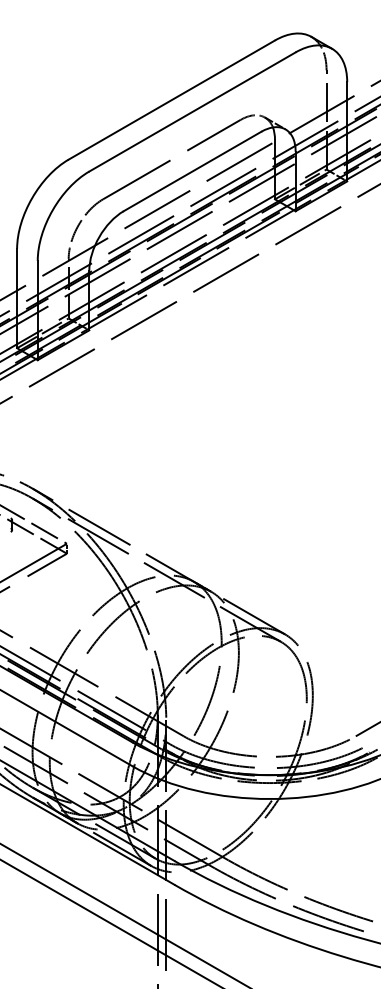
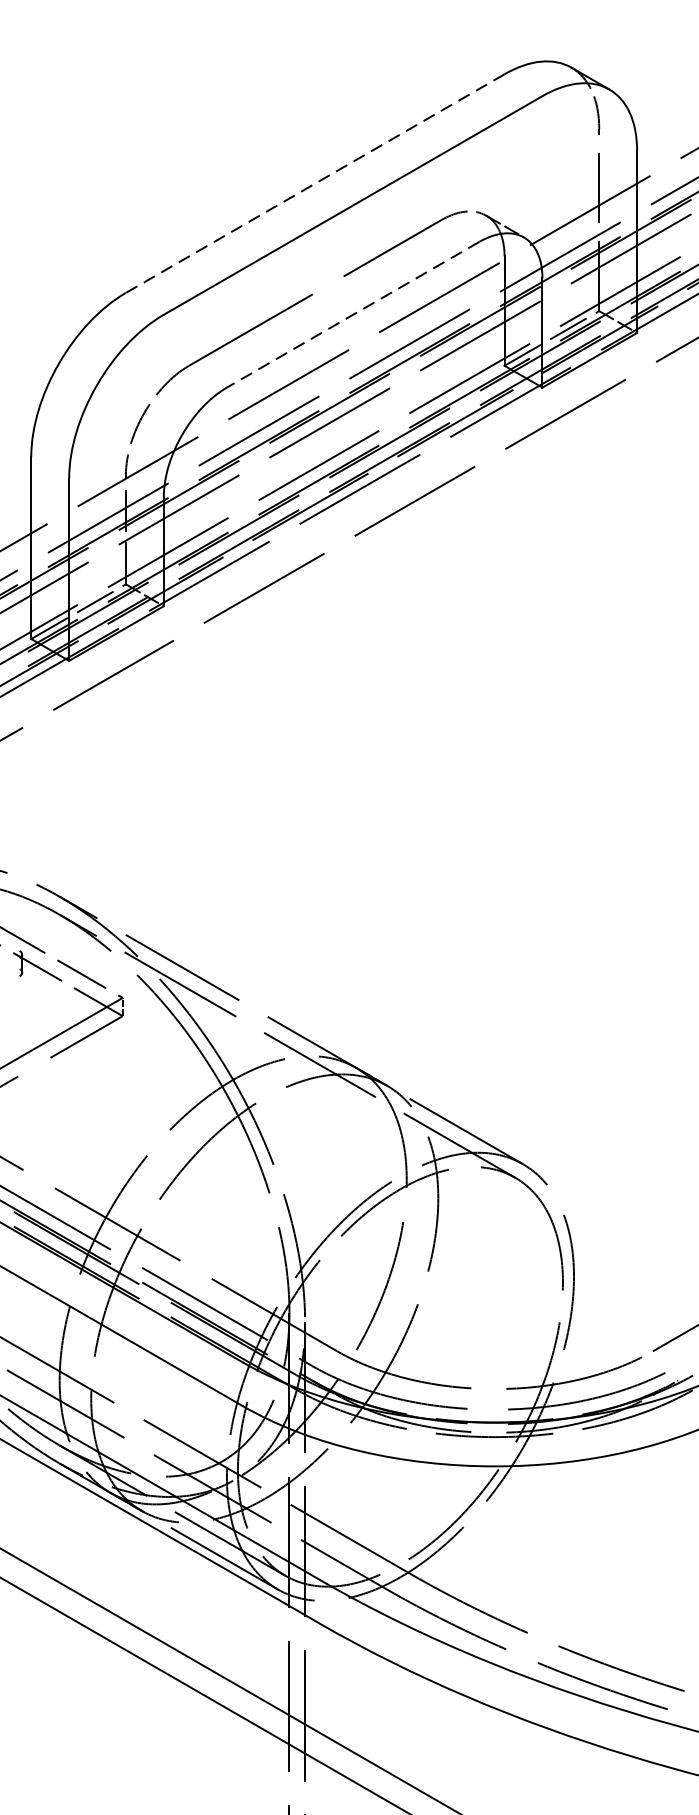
line: (171, 100) -> (314, 184), solid -> dashed
line: (192, 171) -> (353, 314), solid -> dashed

